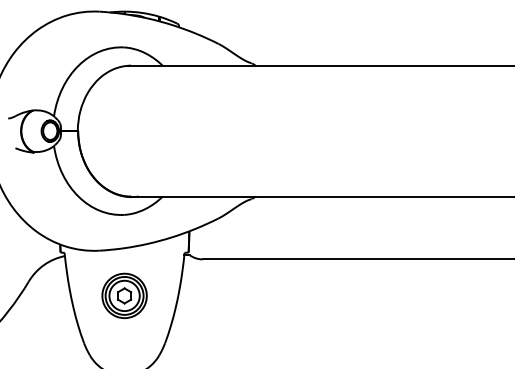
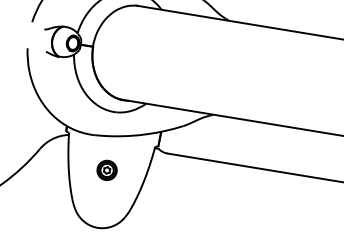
part: (124, 295) -> (107, 170), size x0.6

